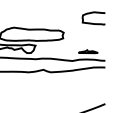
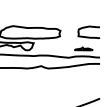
curve: (93, 22) -> (88, 36), moved

